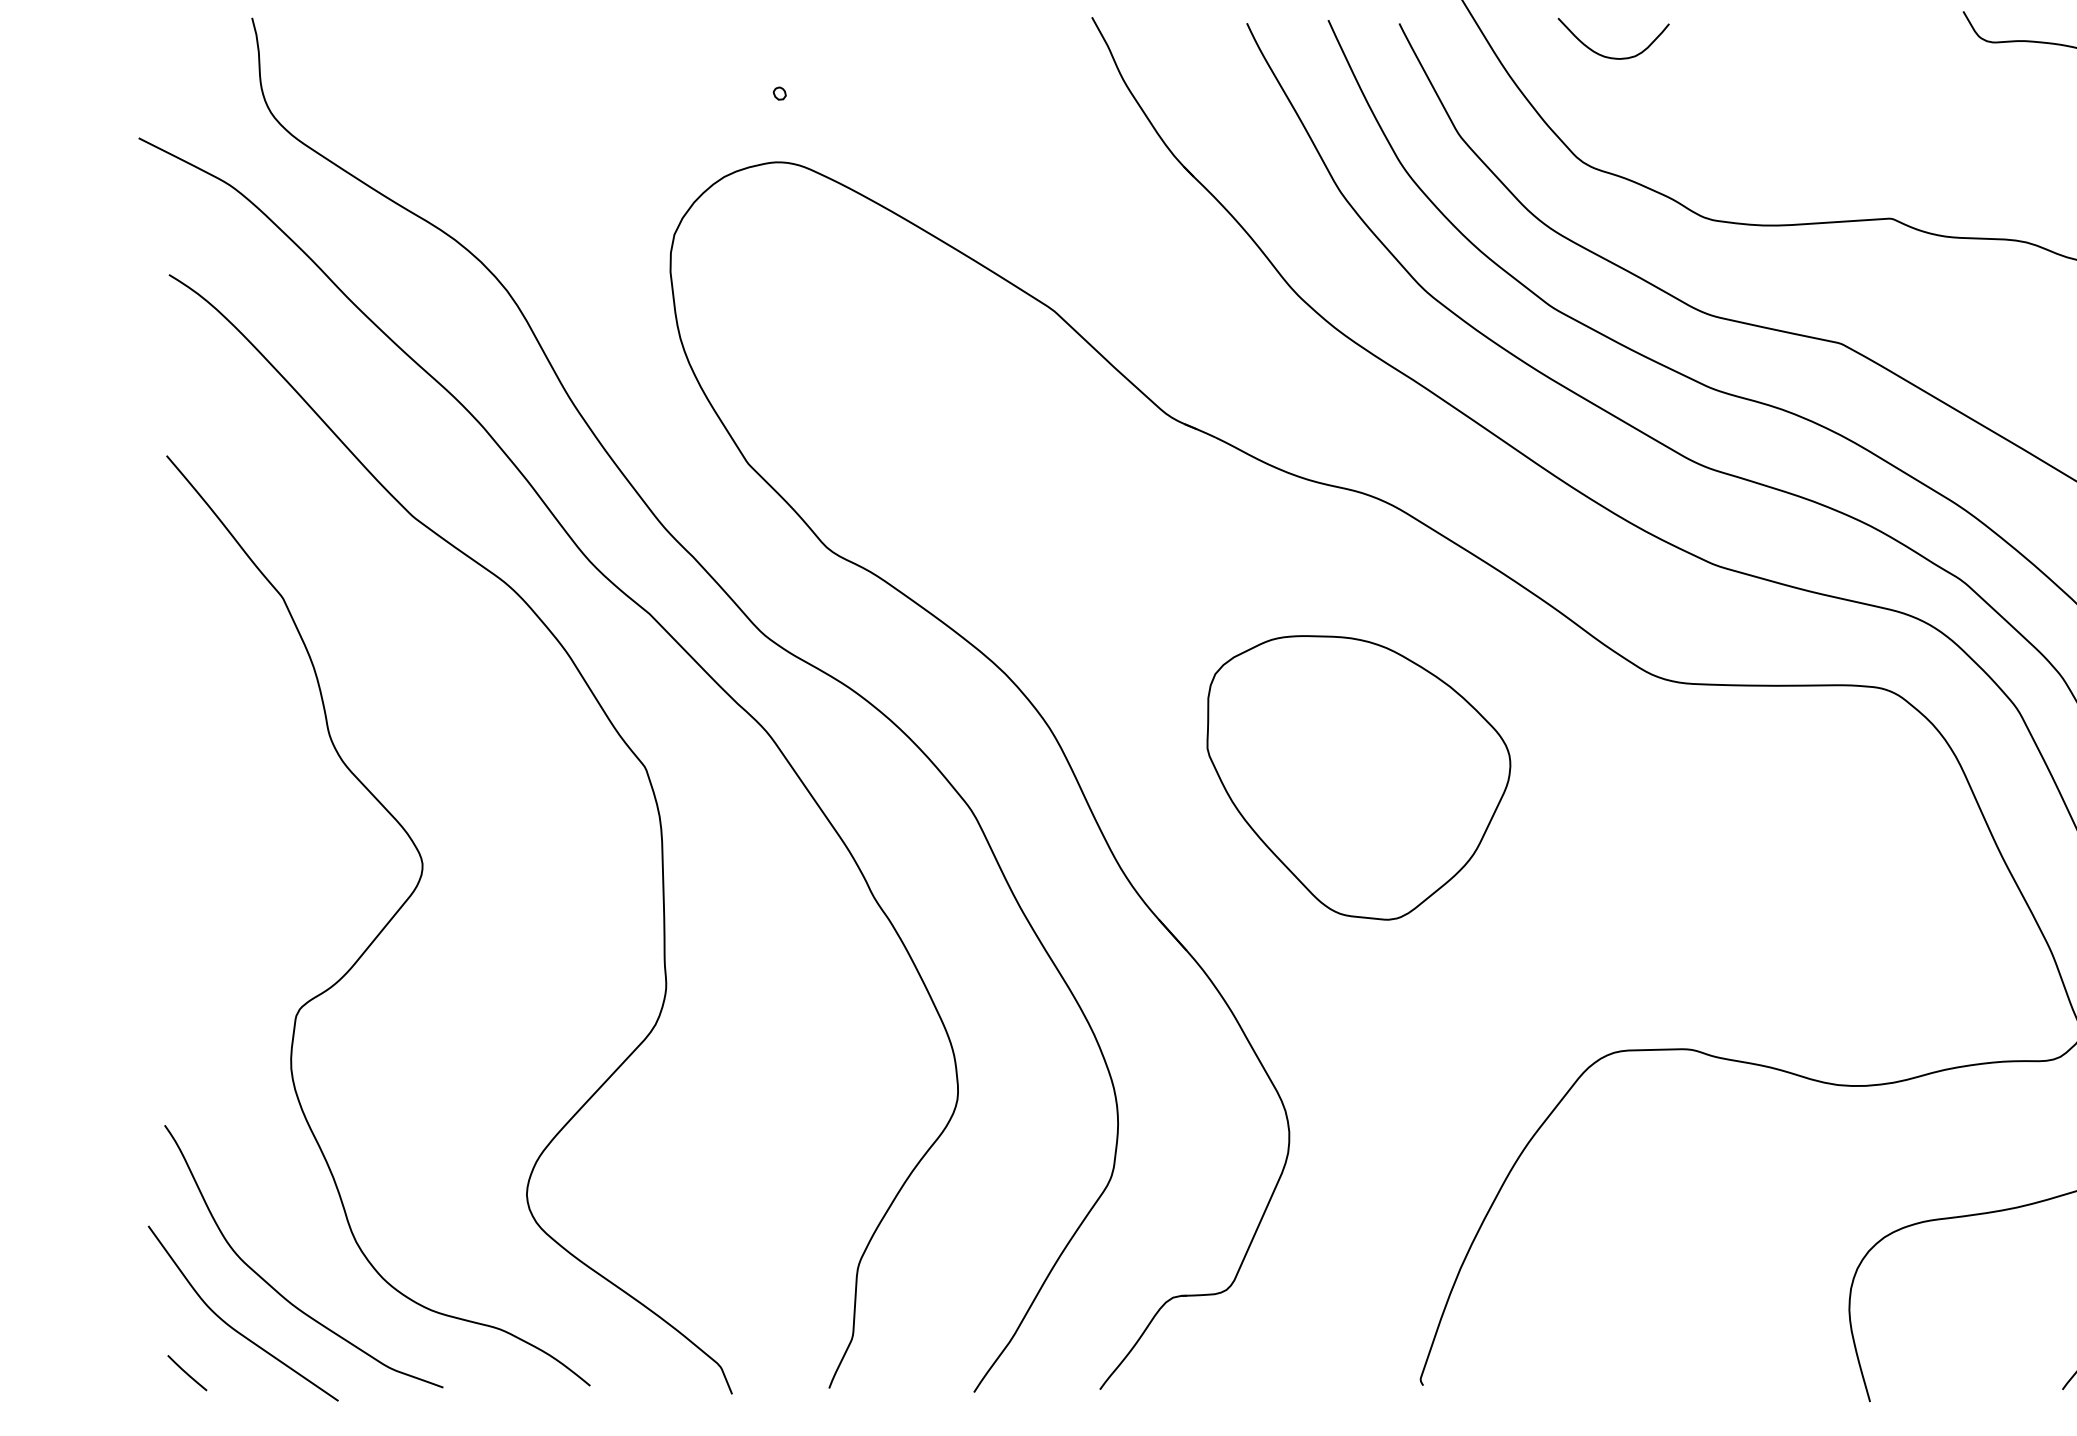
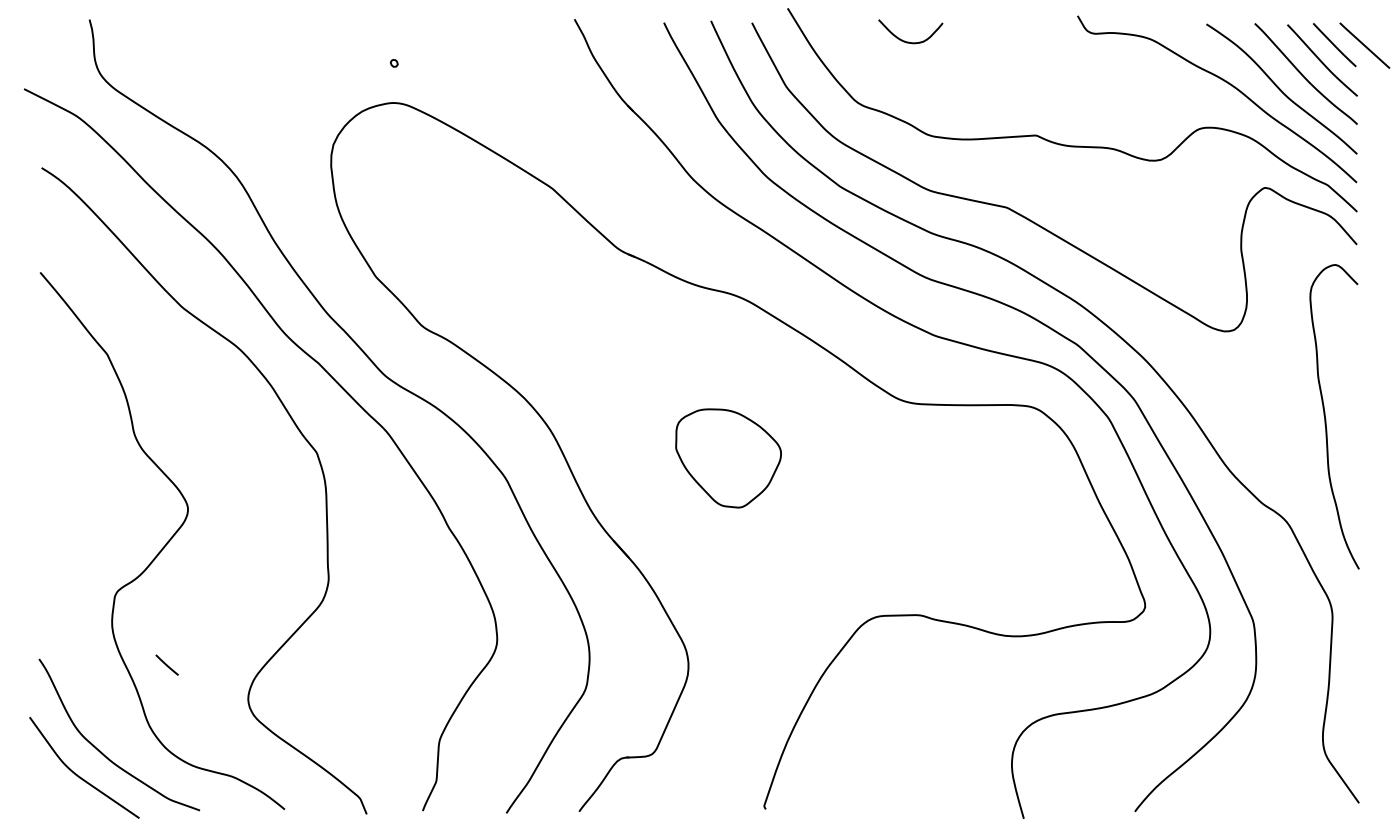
curve: (1609, 55) -> (908, 41), moved
part: (1358, 777) -> (728, 458), size x0.6
line: (186, 1371) -> (166, 664), moved

